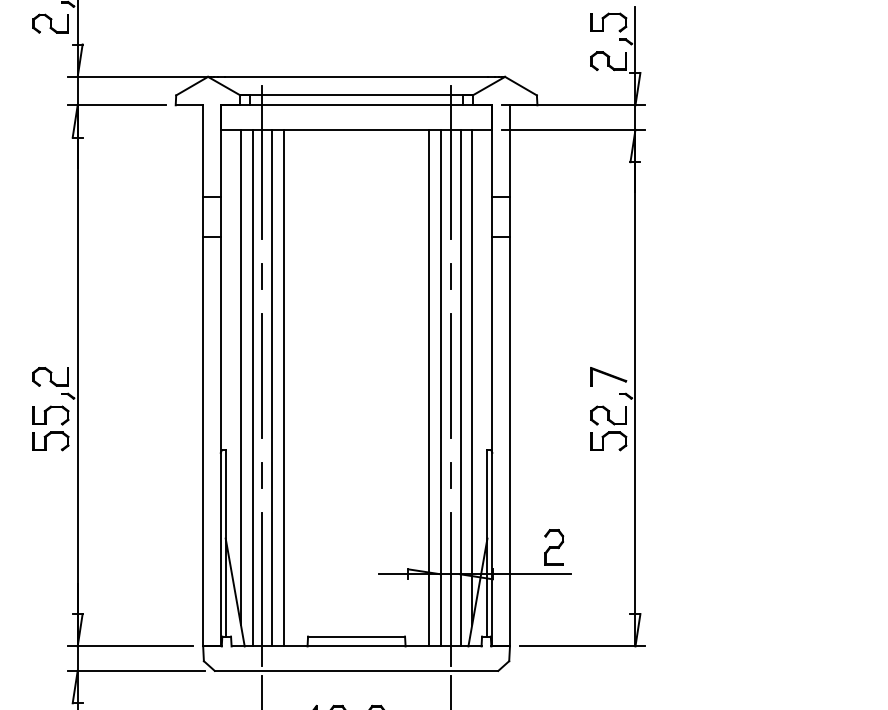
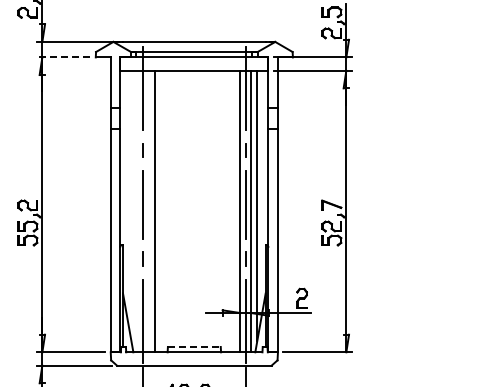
line: (116, 105) -> (63, 57), solid -> dashed
line: (241, 377) -> (131, 205), removed
line: (252, 388) -> (137, 211), removed
line: (272, 388) -> (148, 211), removed
line: (428, 388) -> (233, 211), removed
line: (356, 635) -> (194, 346), solid -> dashed

